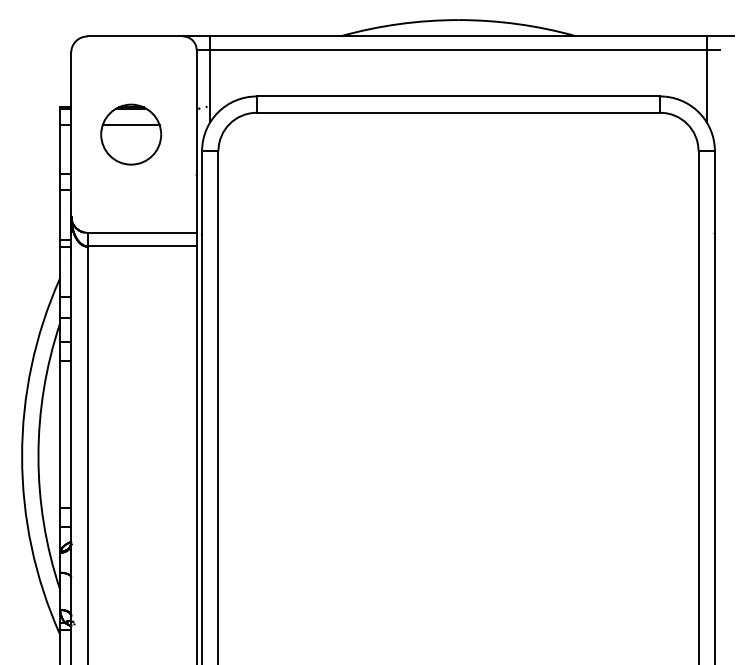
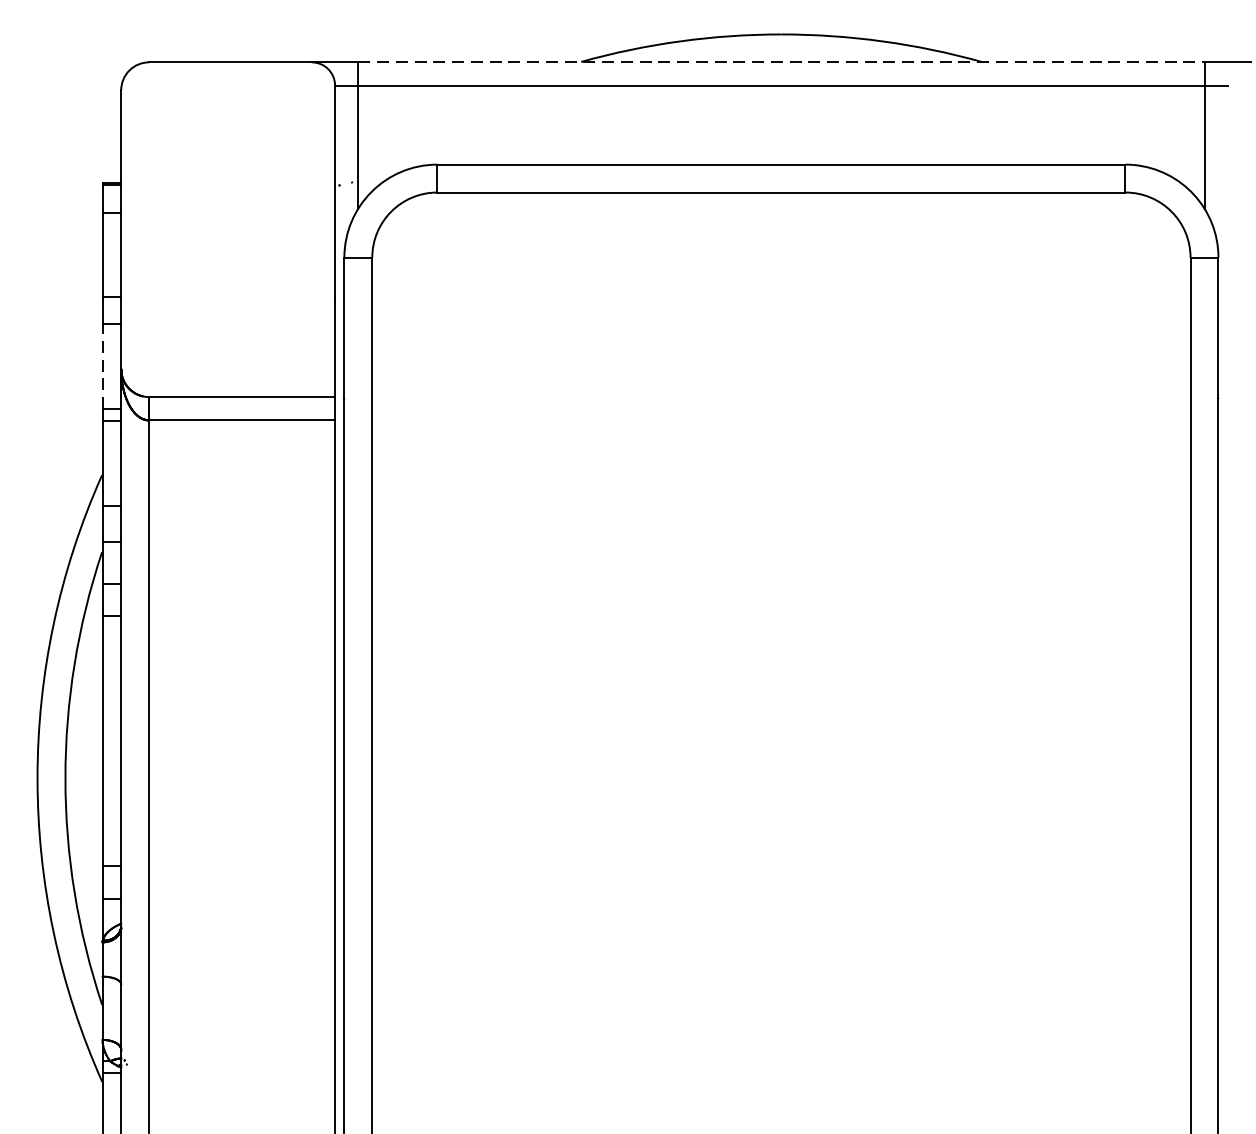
line: (459, 36) -> (783, 62), solid -> dashed
part: (131, 134) -> (224, 229), removed
line: (60, 214) -> (102, 365), solid -> dashed

